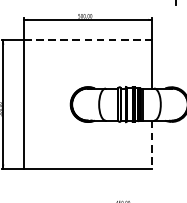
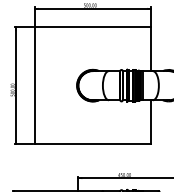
line: (88, 40) -> (93, 27), dashed -> solid
line: (152, 145) -> (151, 122), dashed -> solid

